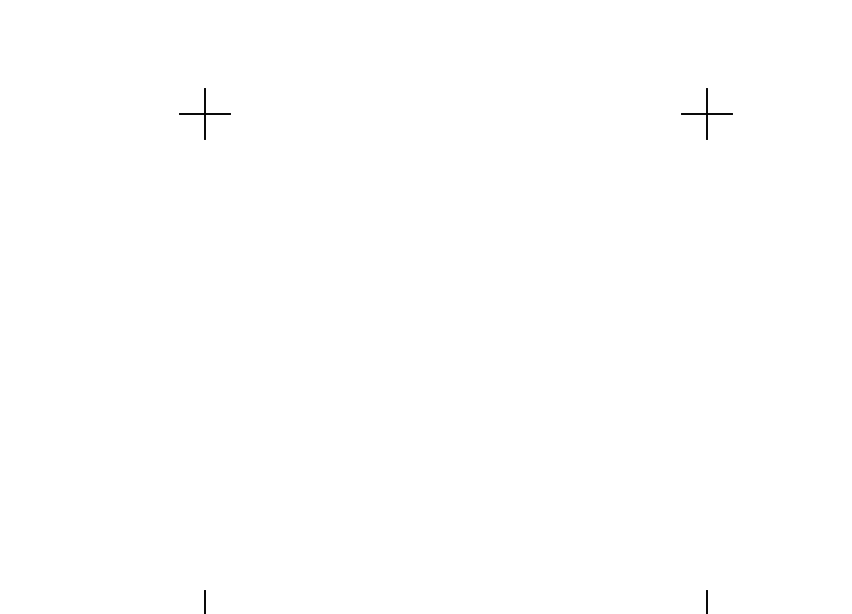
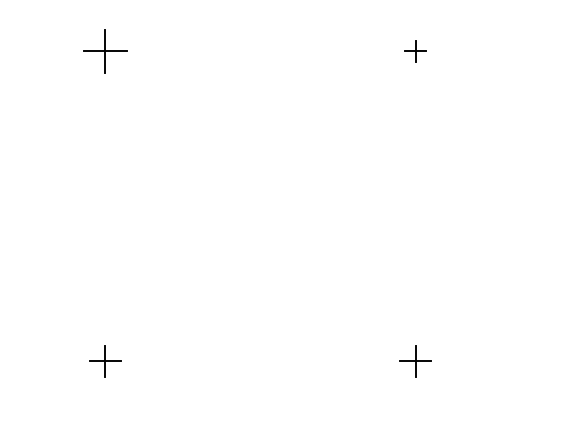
part: (204, 113) -> (105, 51), size x1.4
part: (706, 113) -> (415, 51), size x0.7

